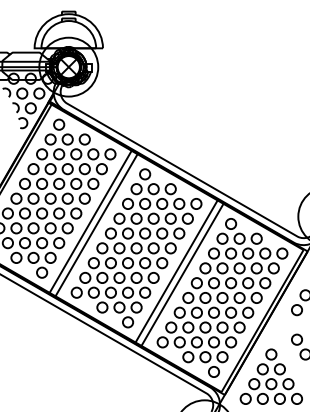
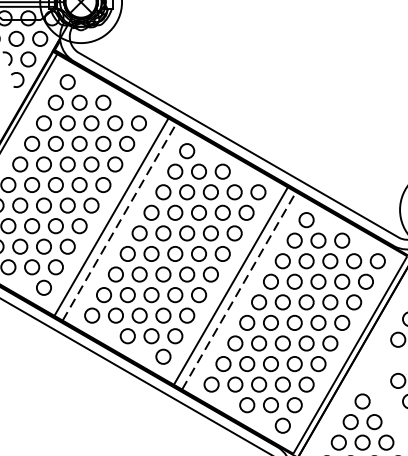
line: (96, 224) -> (119, 220), solid -> dashed
line: (182, 274) -> (239, 290), solid -> dashed

